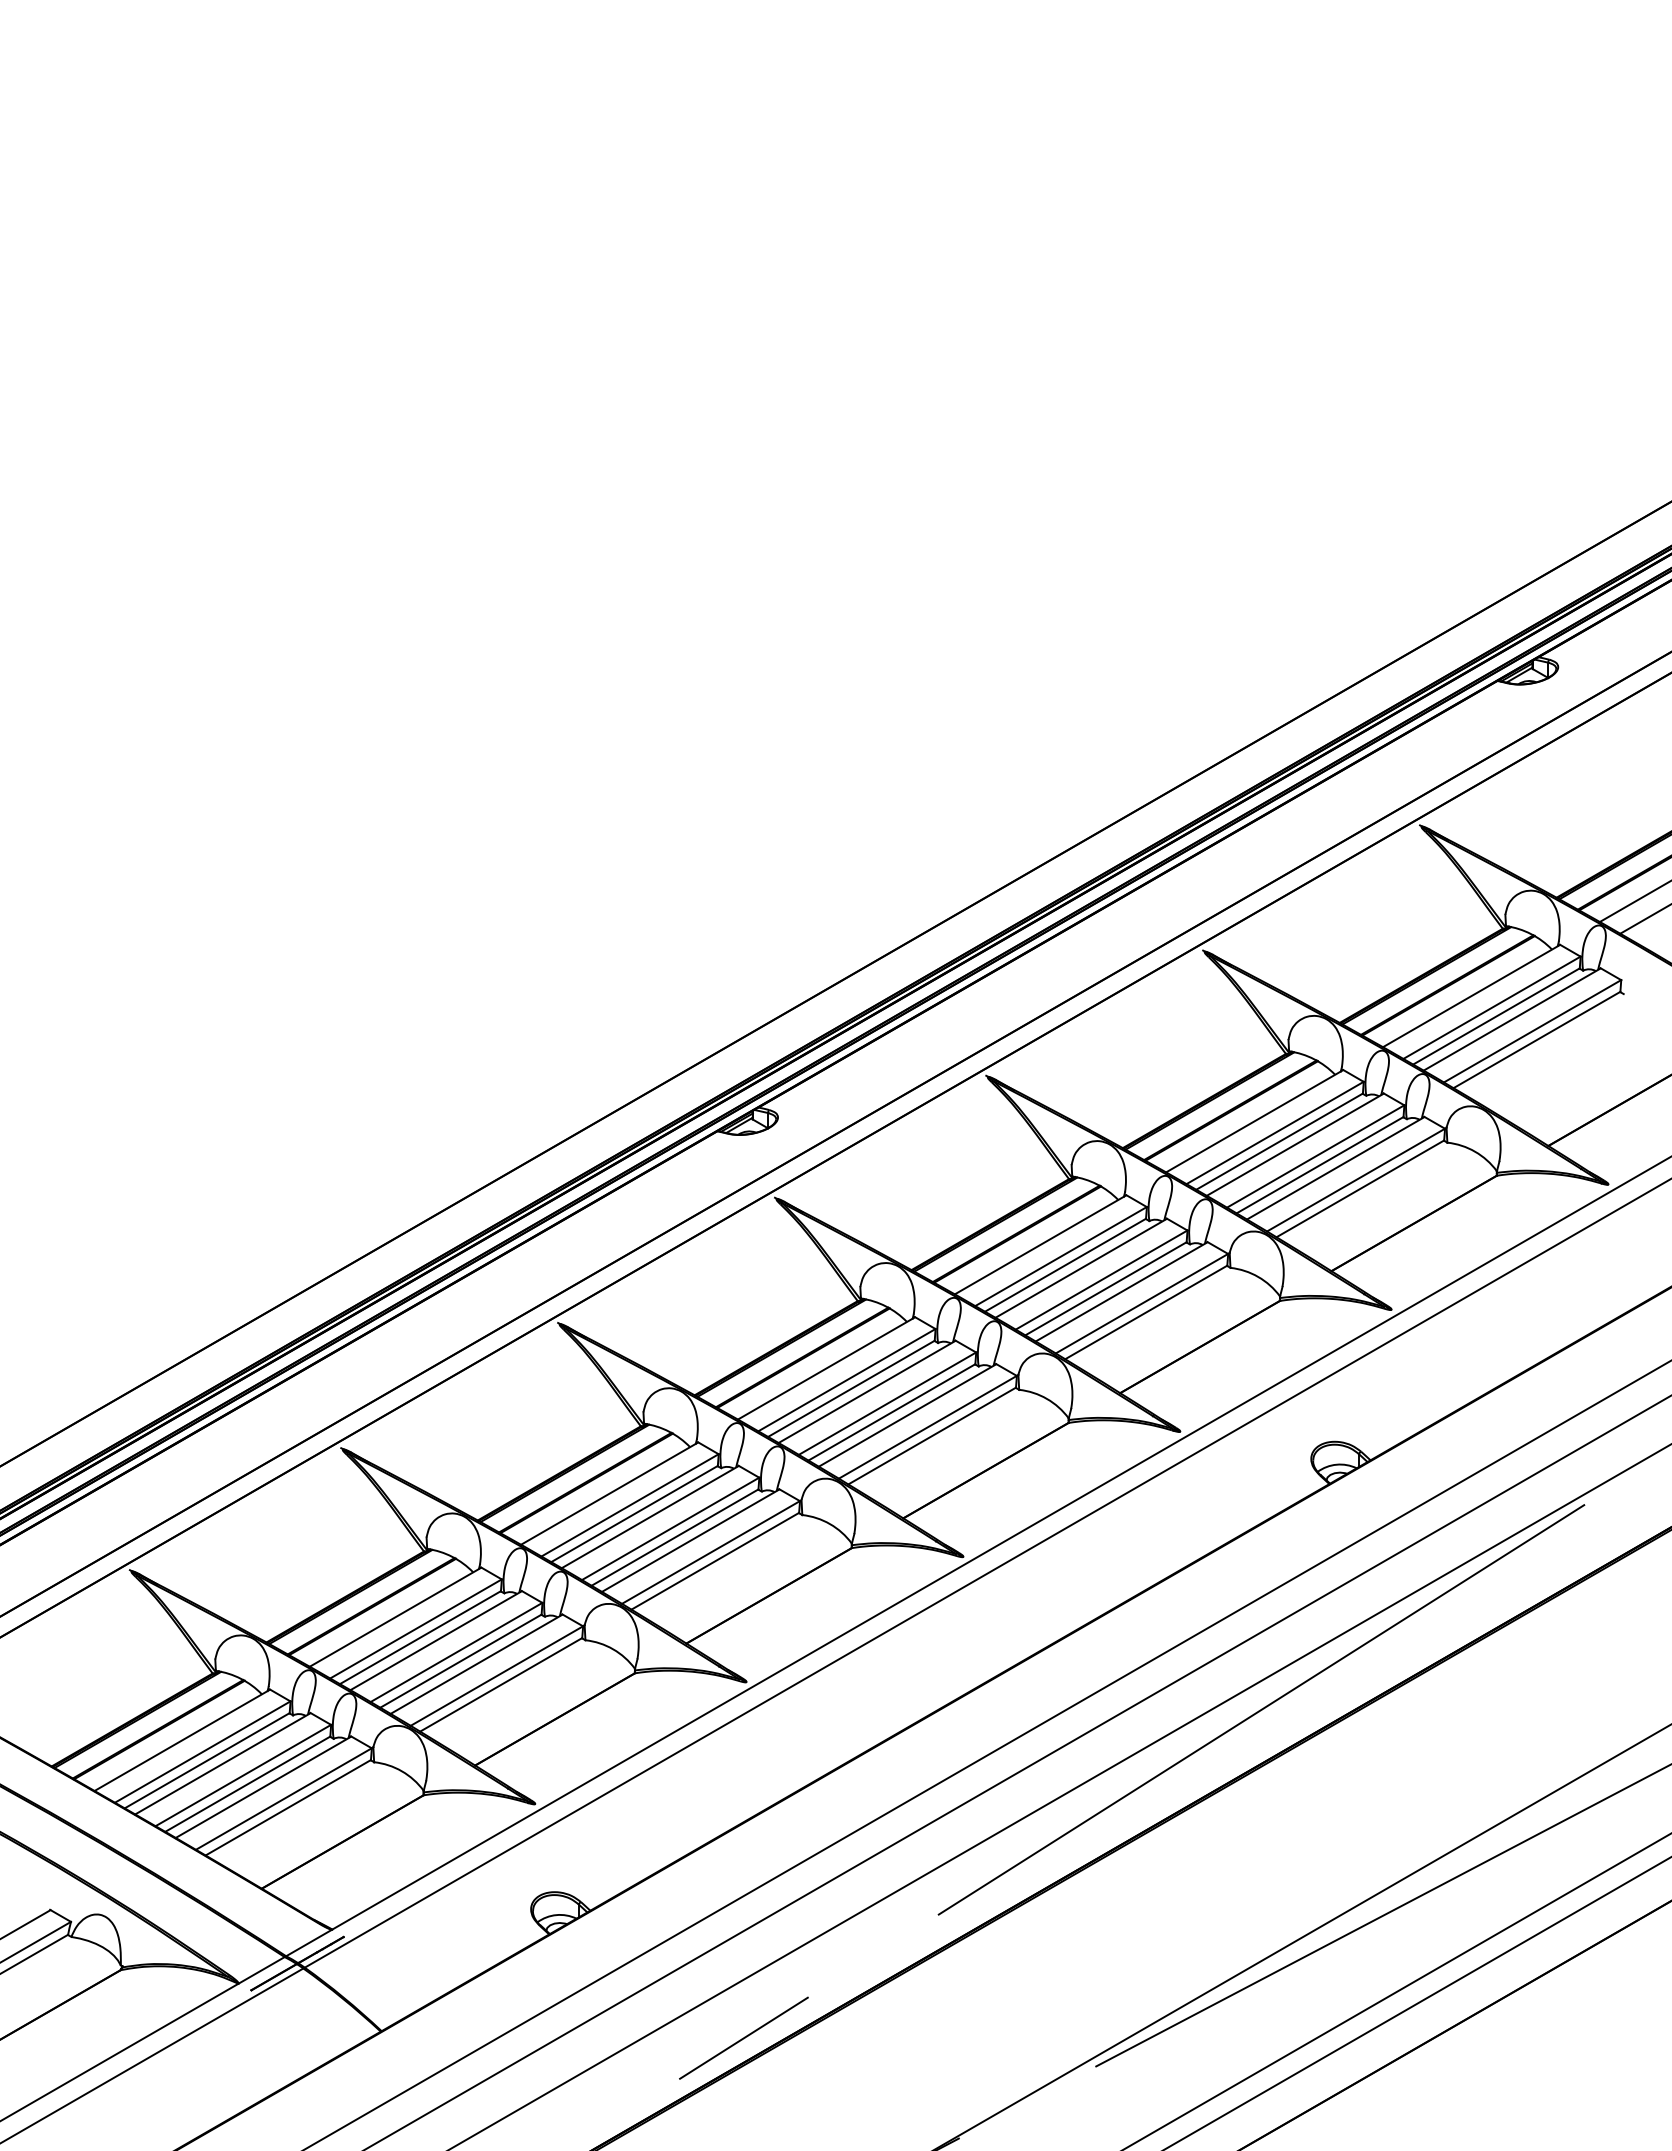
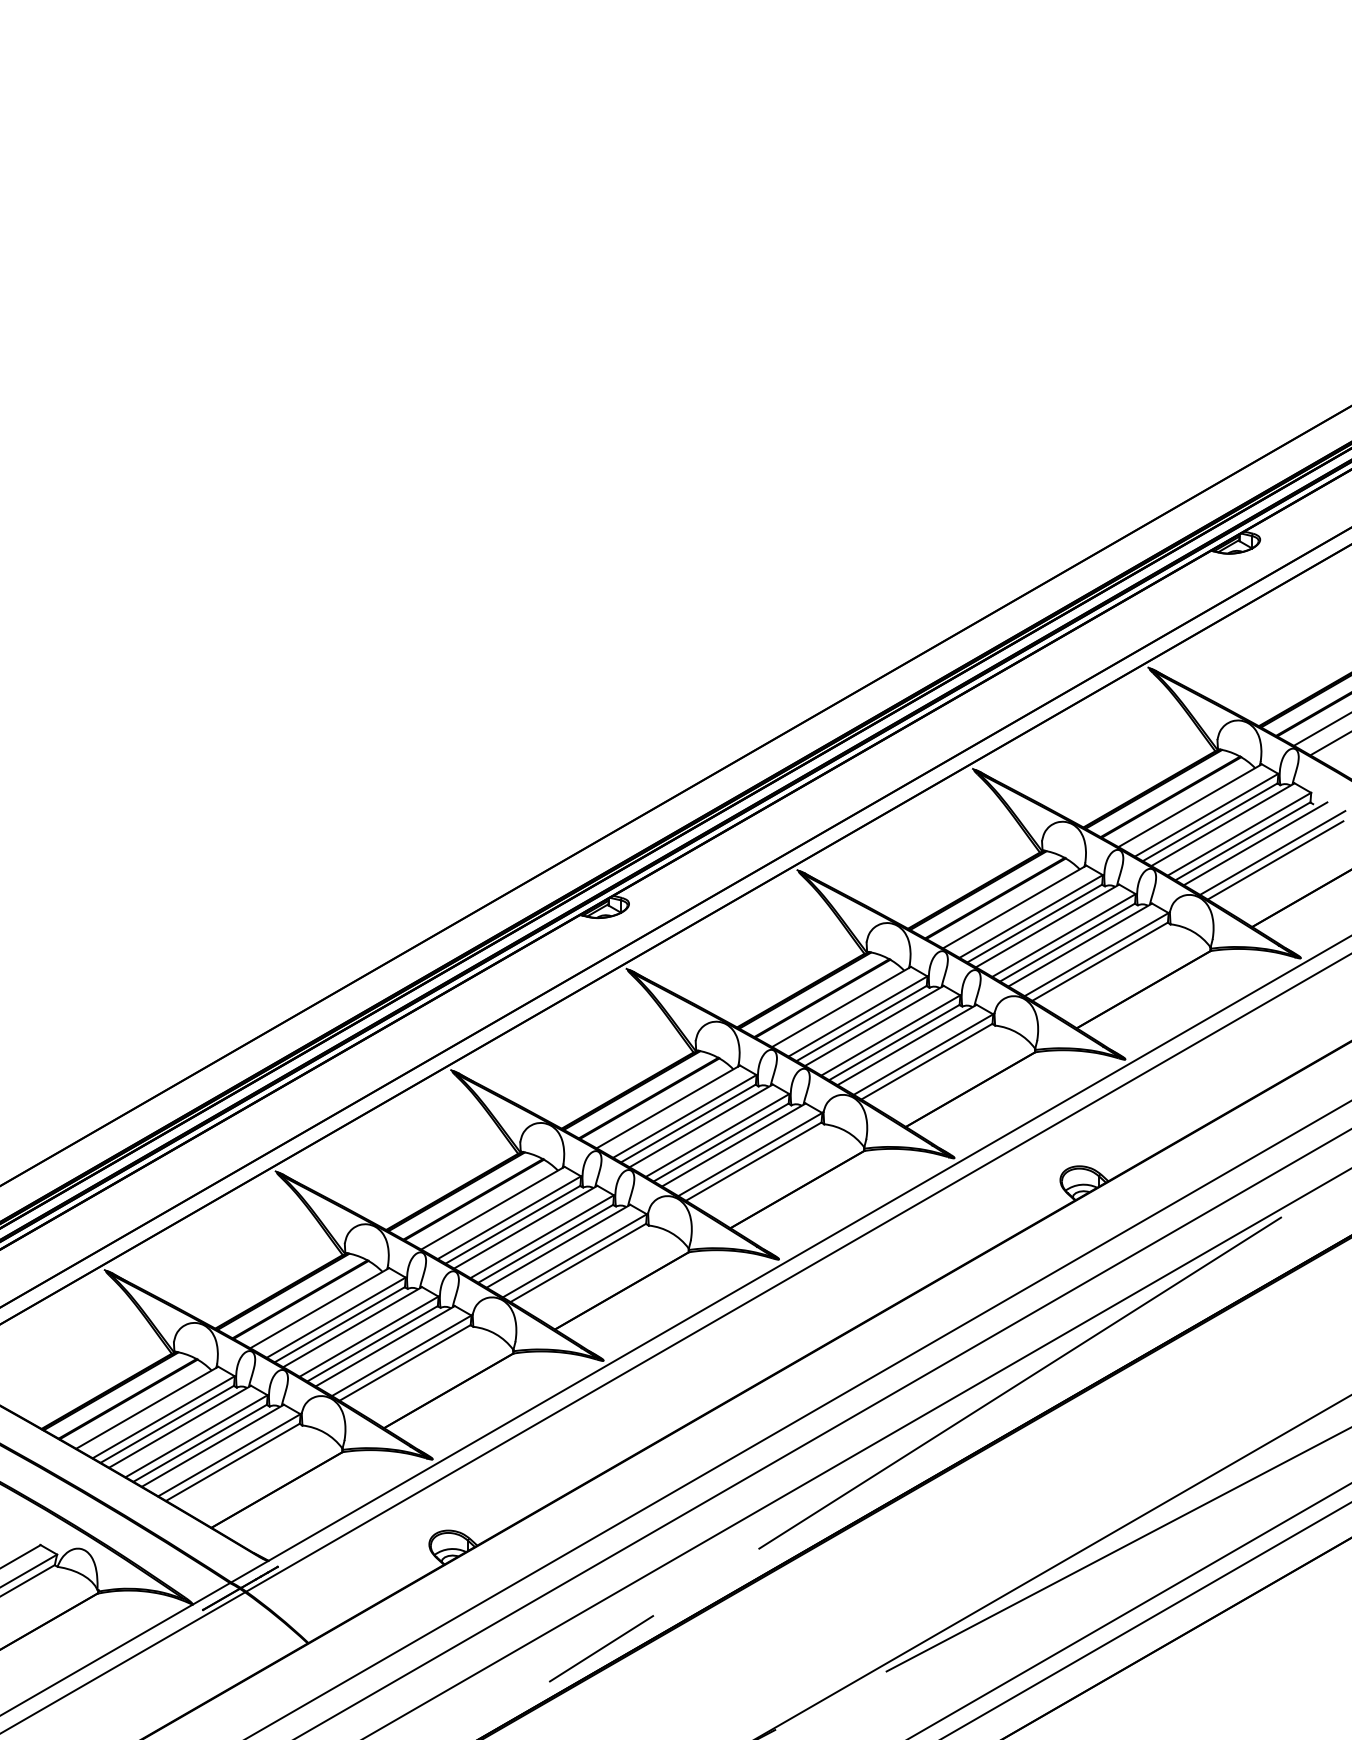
line: (1552, 1042) -> (1255, 843), added
line: (1573, 1054) -> (1272, 853), added
line: (1577, 1063) -> (1275, 860), added

